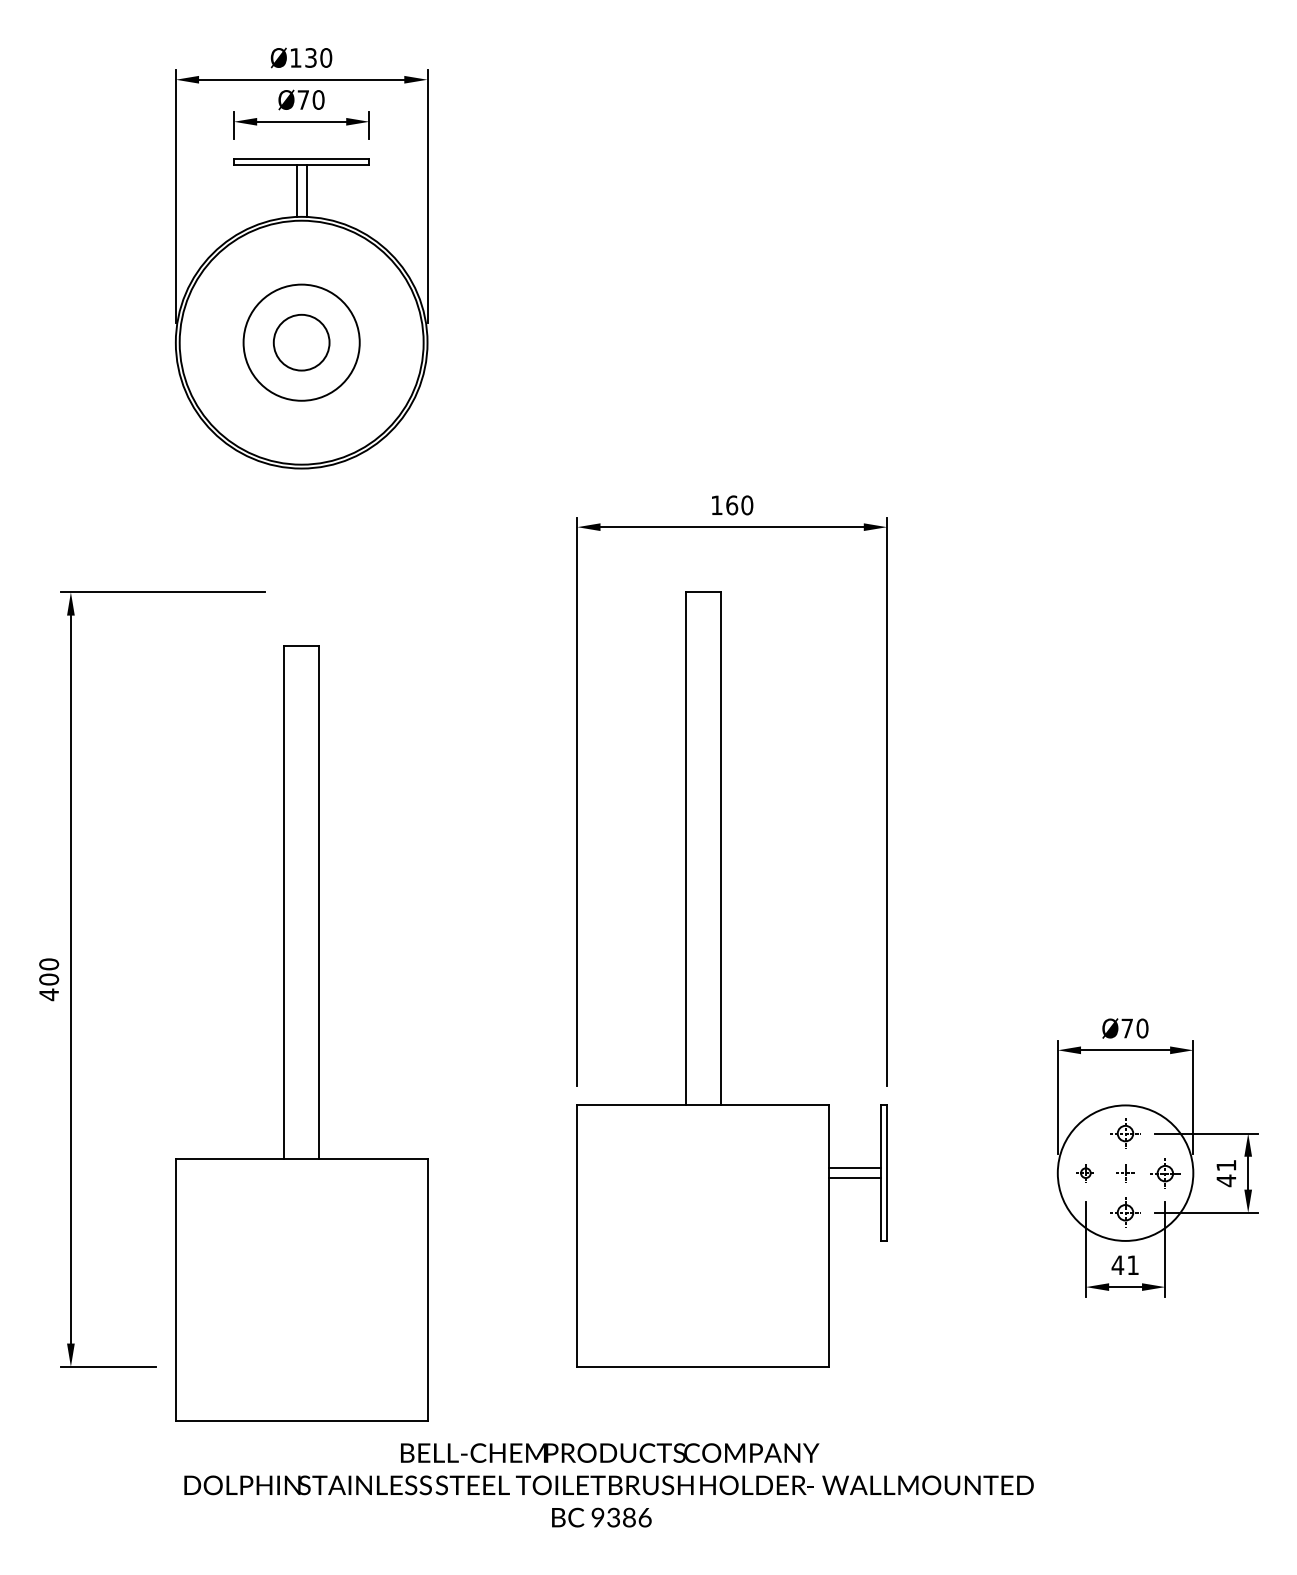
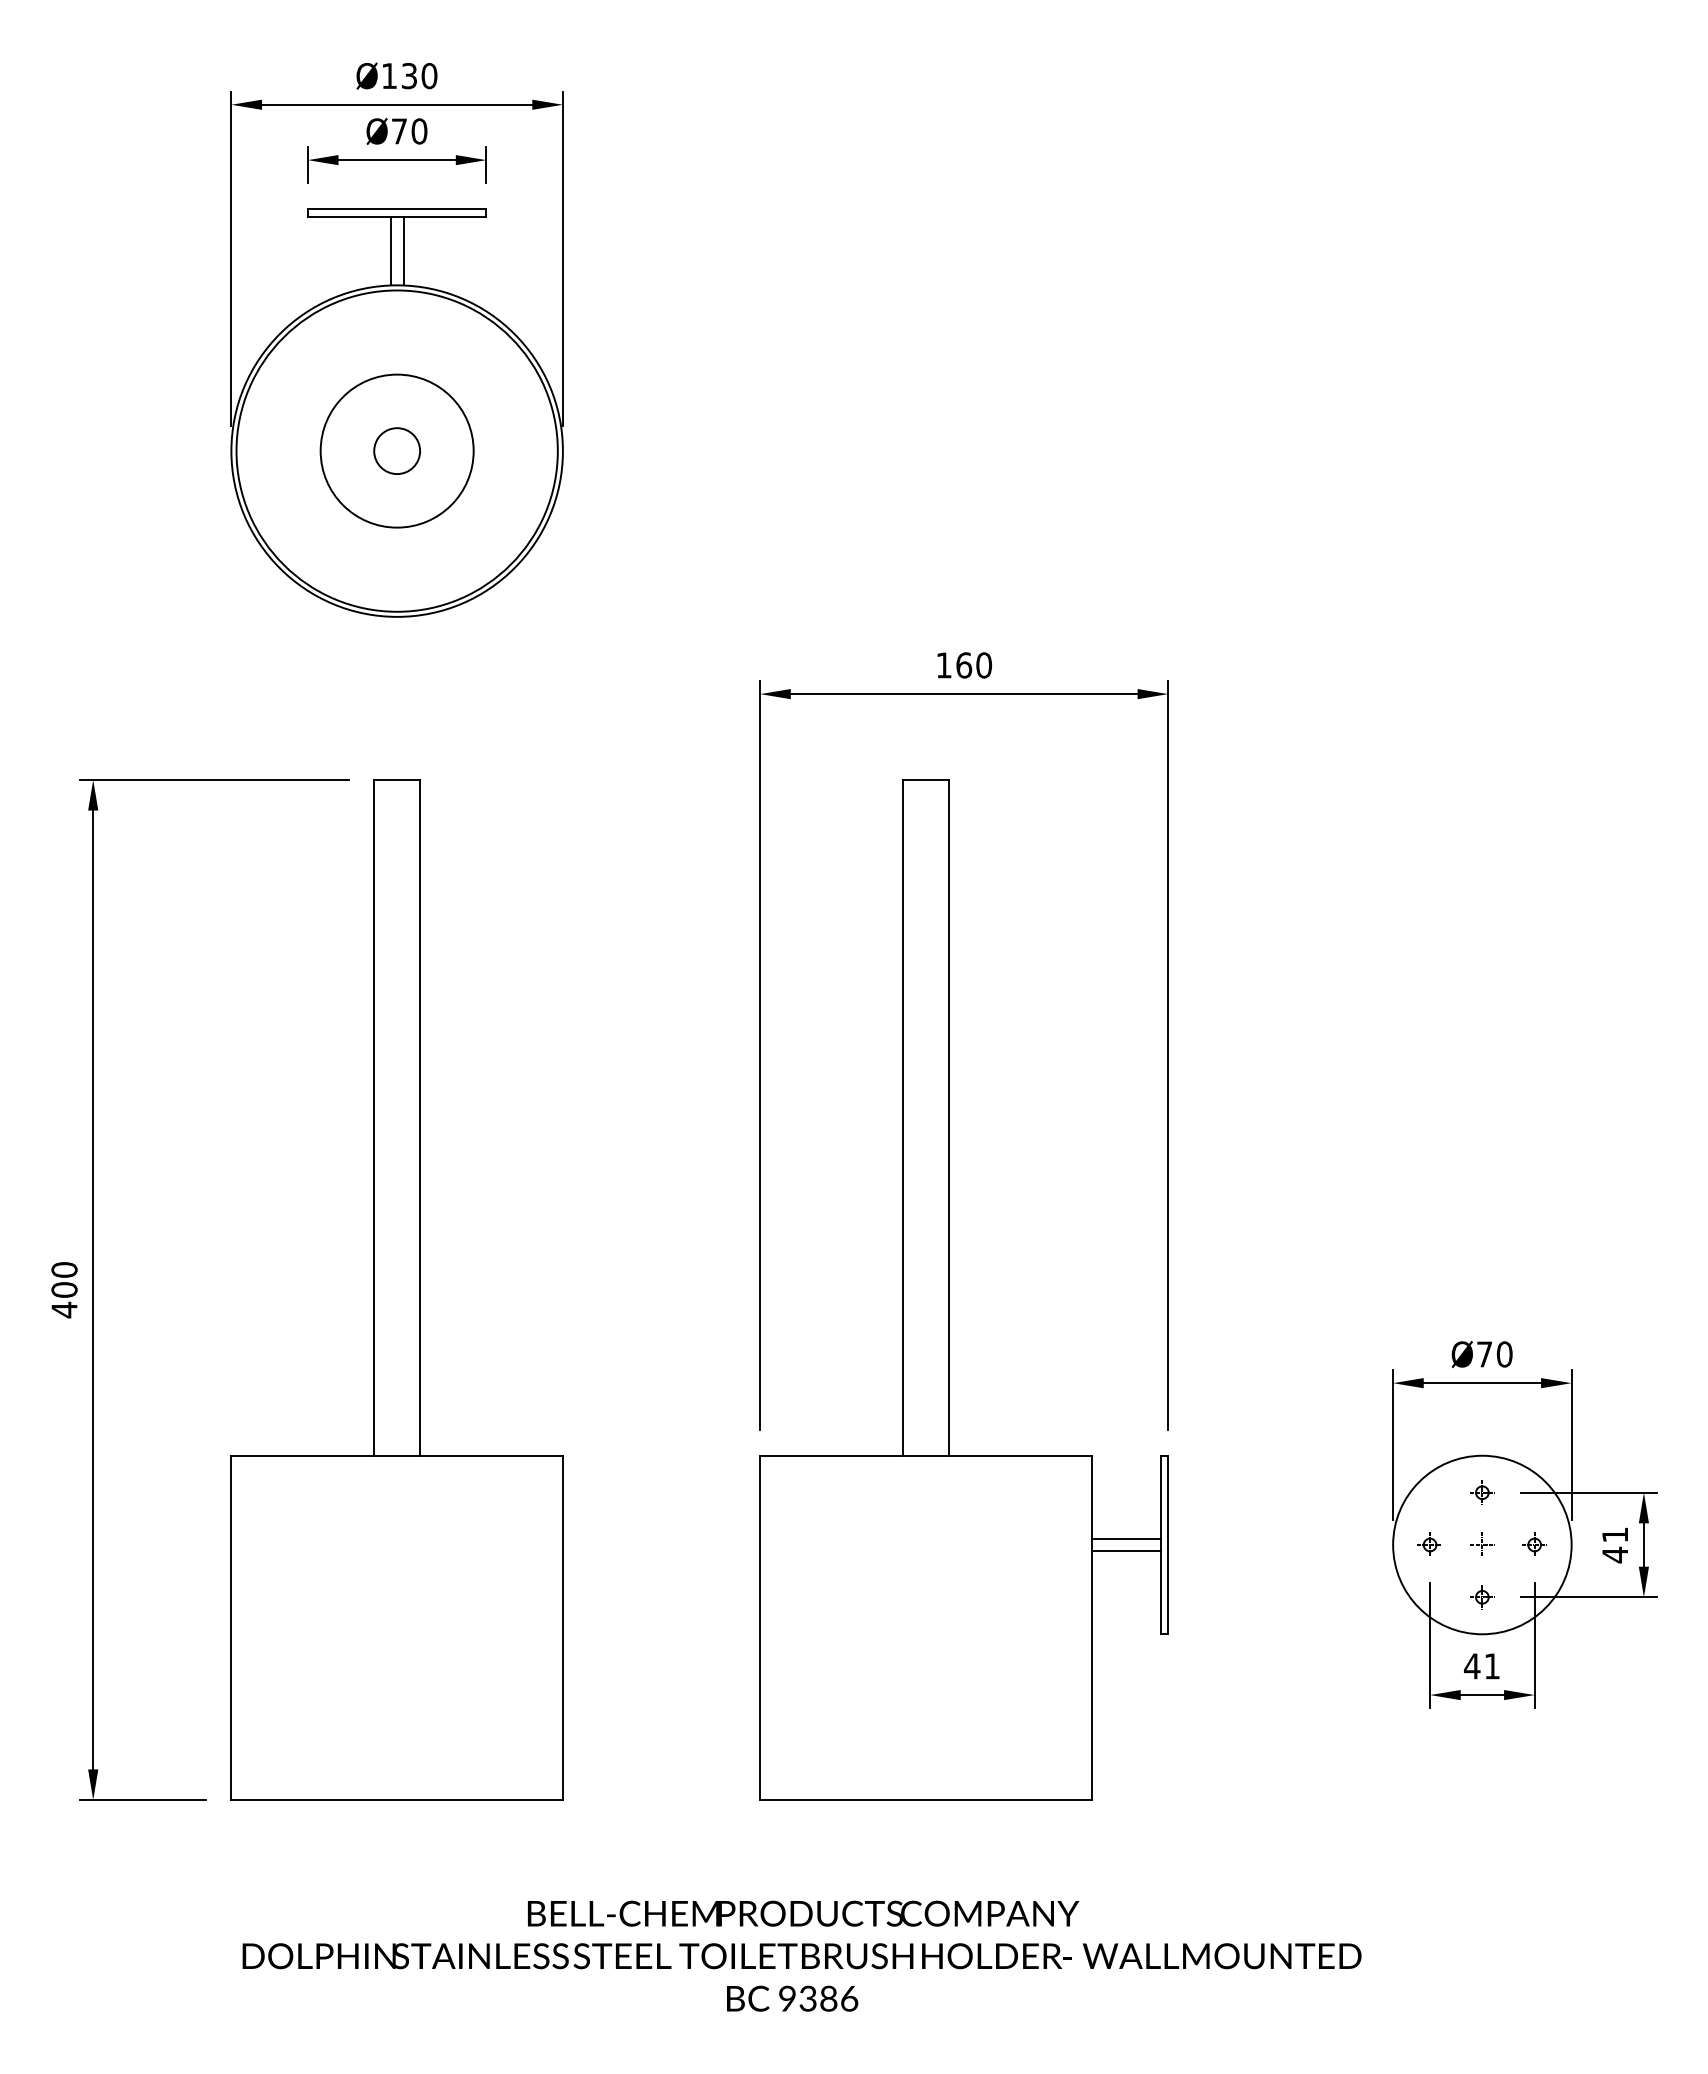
circle: (301, 342) -> (397, 451), size x0.62
part: (301, 1033) -> (396, 1289), moved
part: (1125, 1133) -> (1482, 1492), size x0.62
part: (1165, 1172) -> (1534, 1543), size x0.62
part: (1125, 1213) -> (1482, 1597), size x0.62

